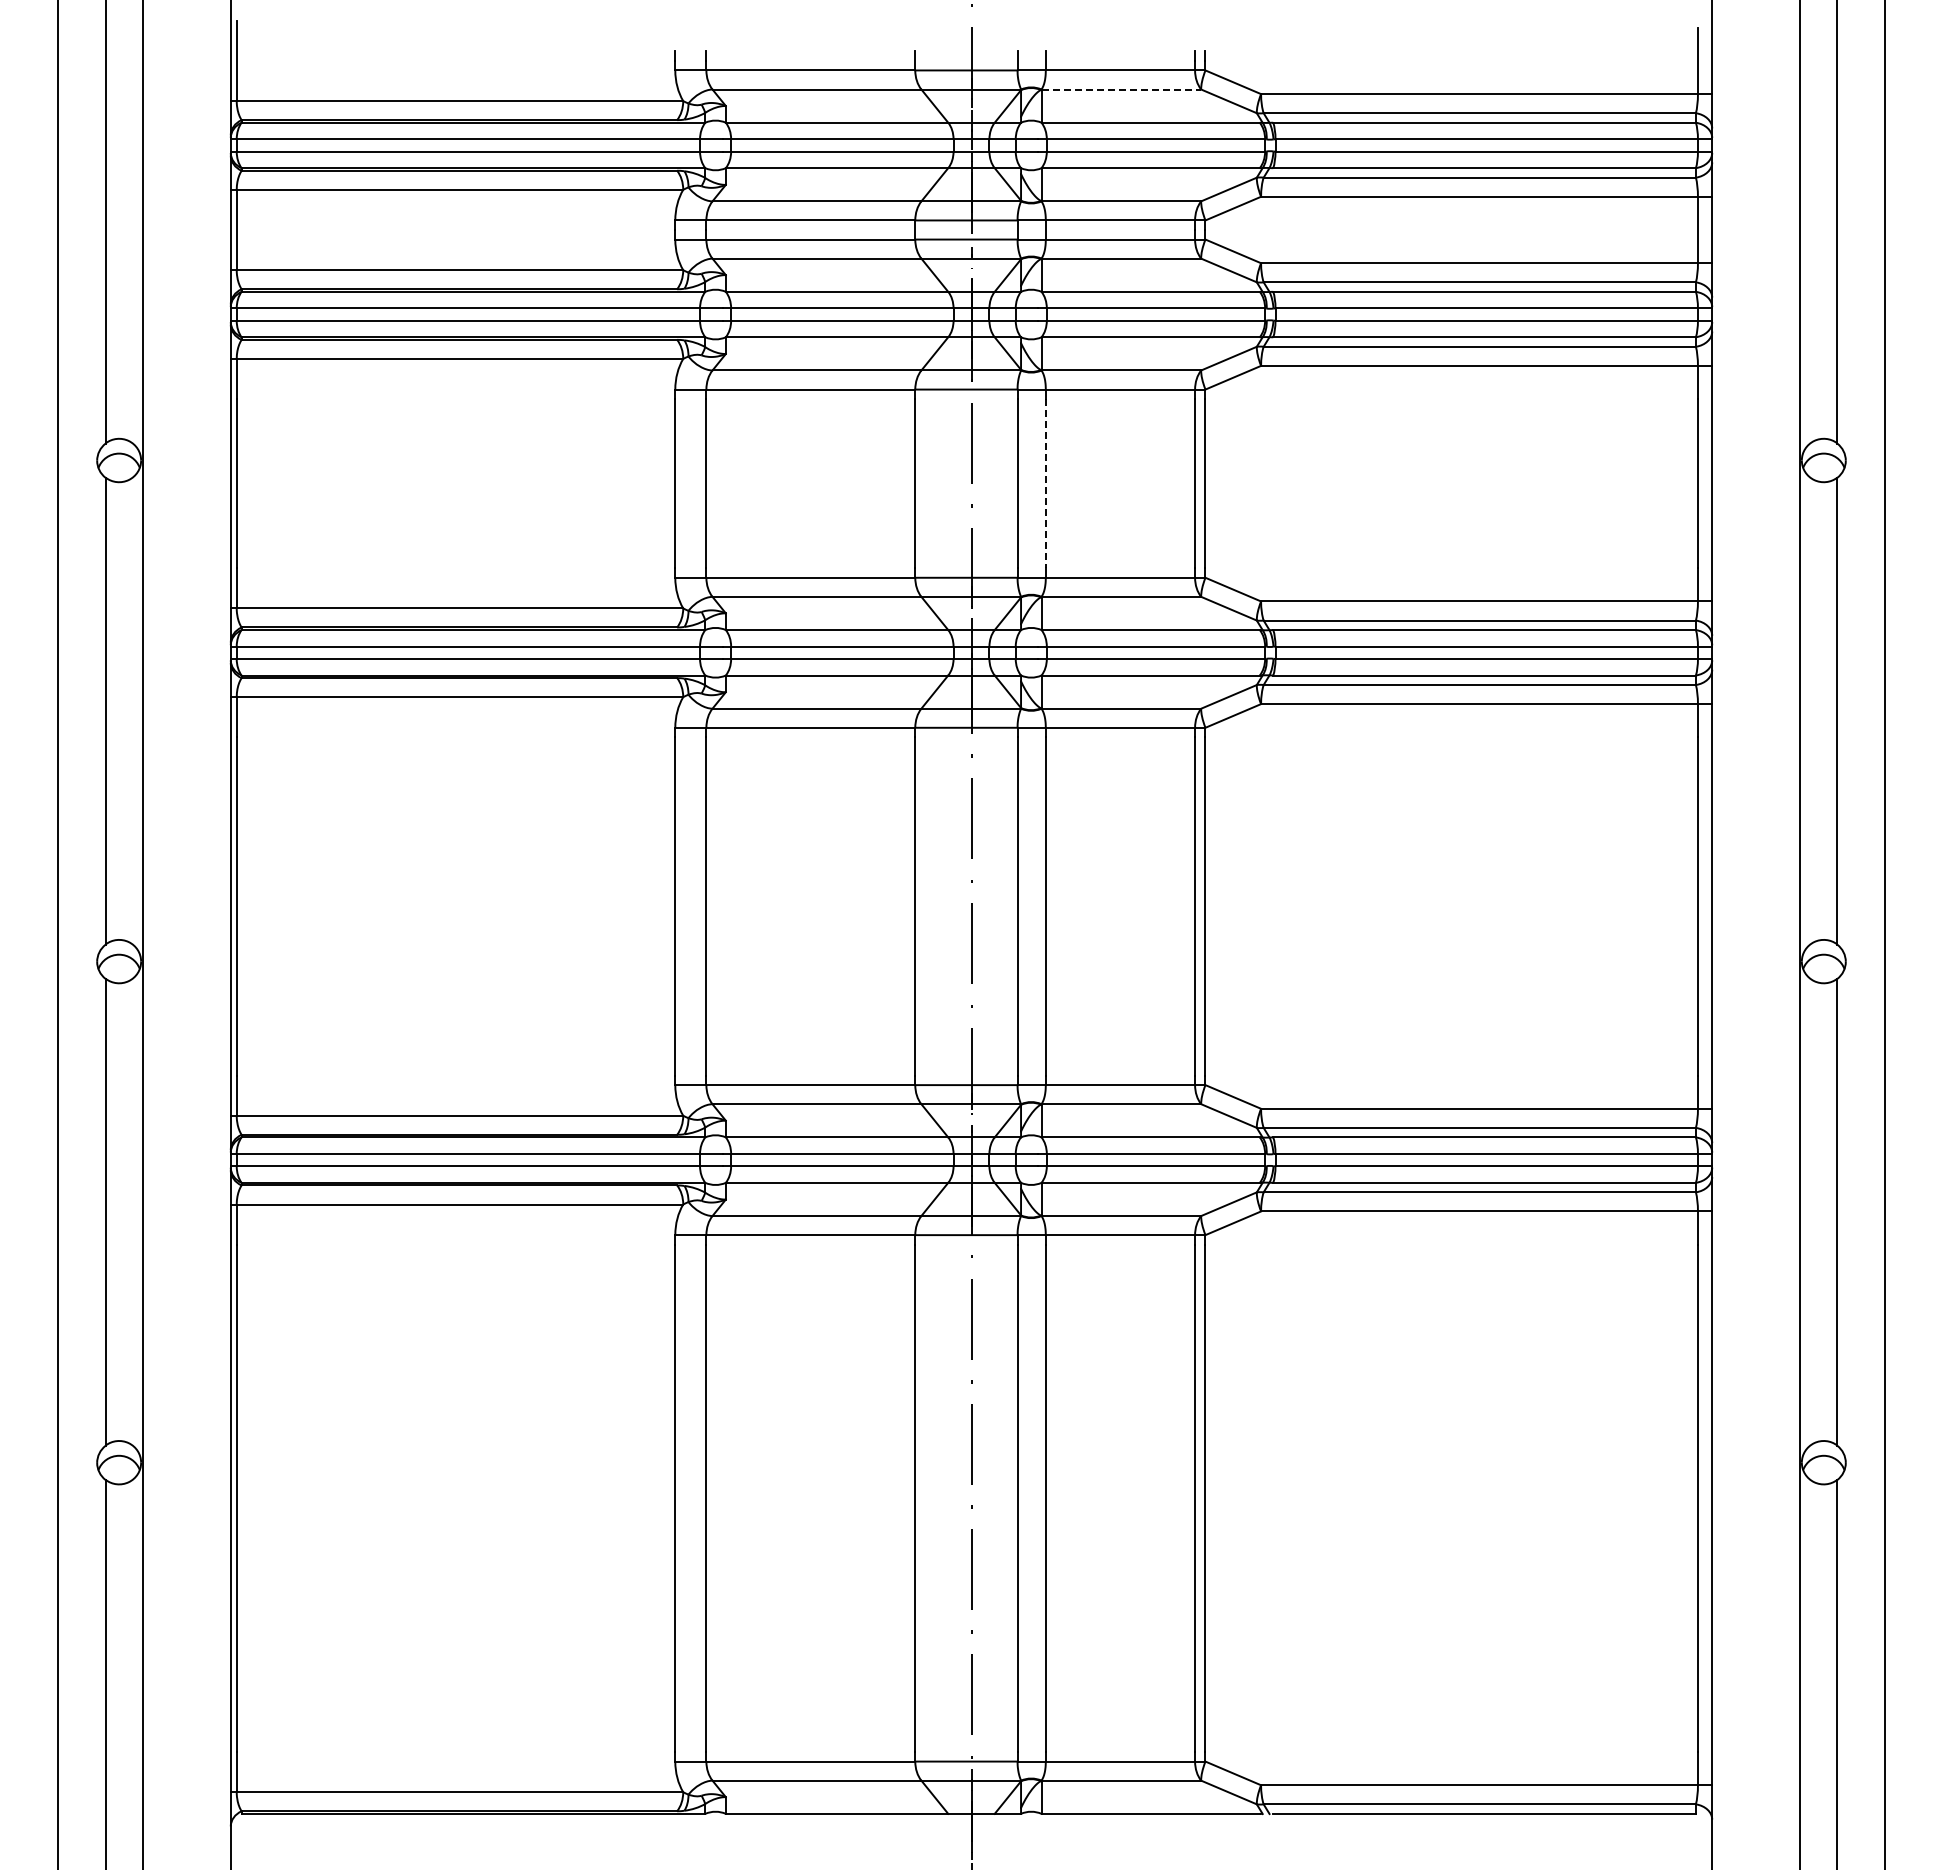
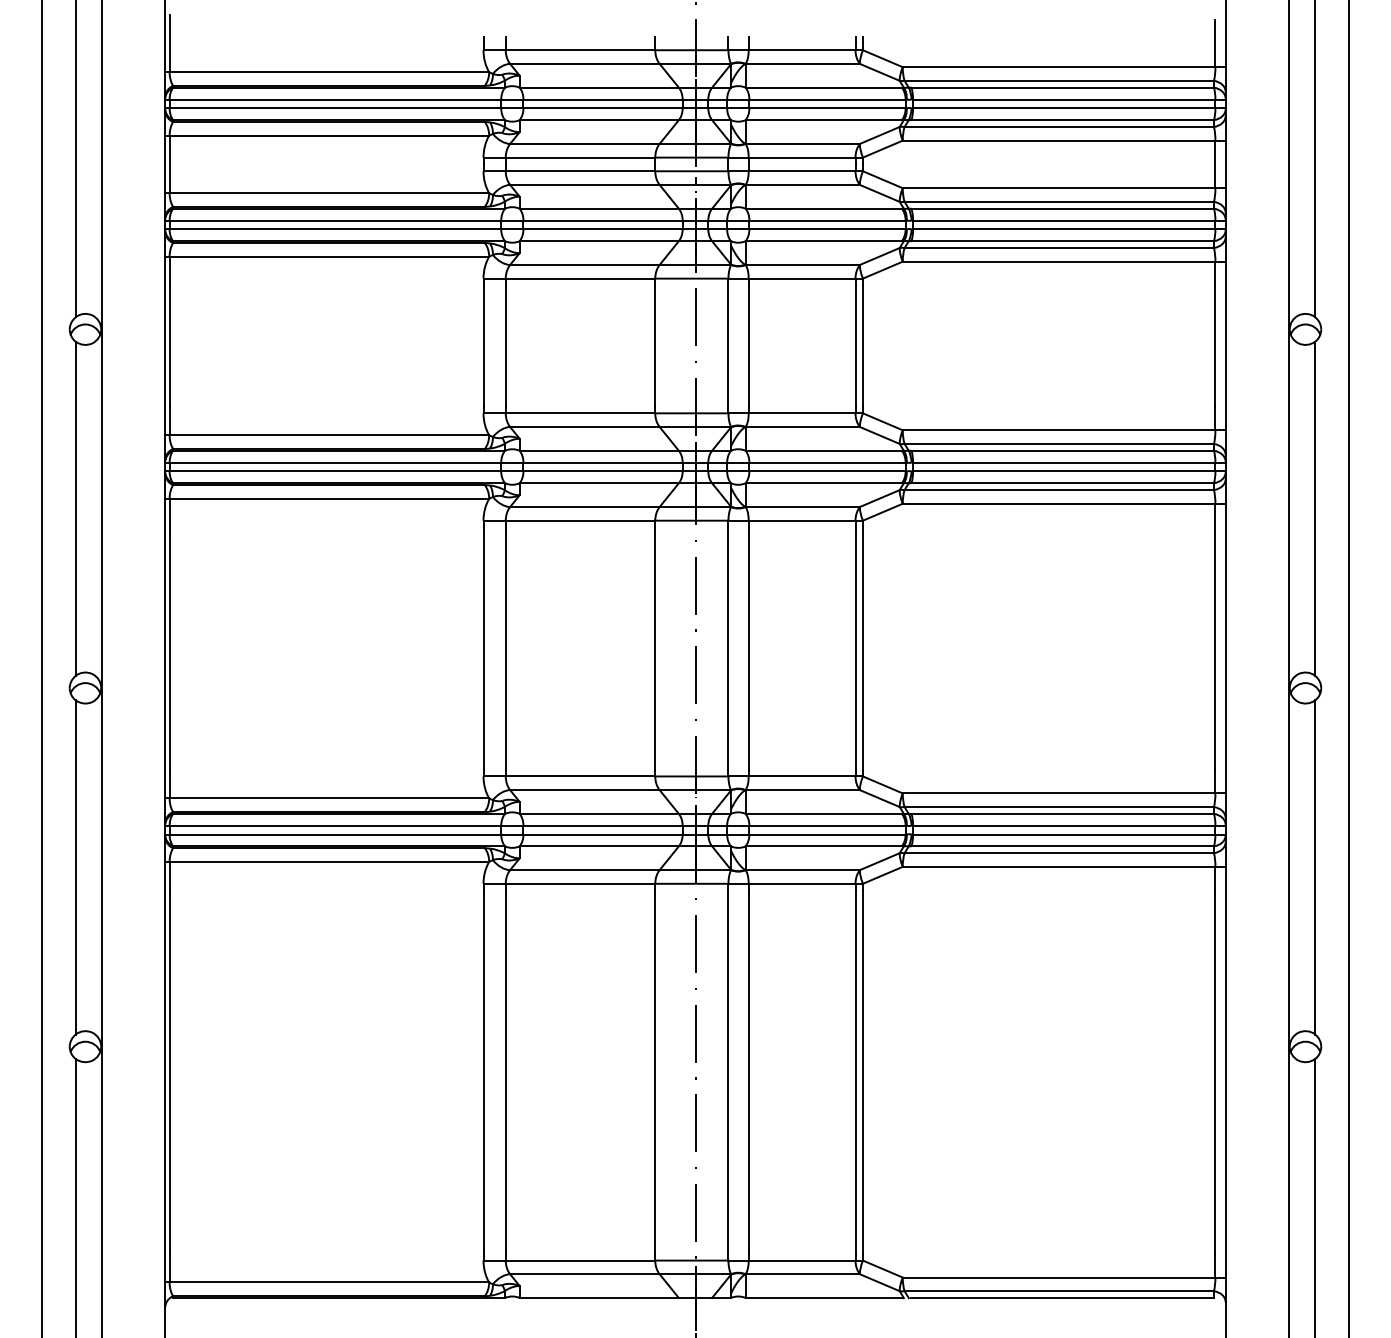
line: (1121, 89) -> (802, 63), dashed -> solid
line: (1045, 483) -> (748, 345), dashed -> solid

